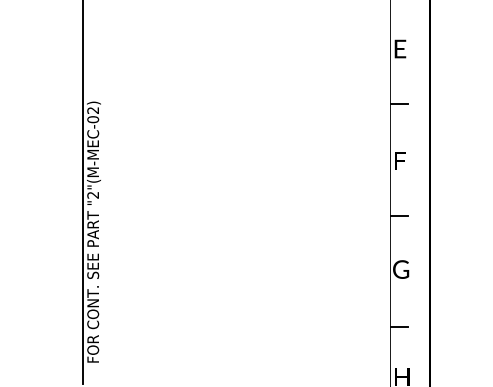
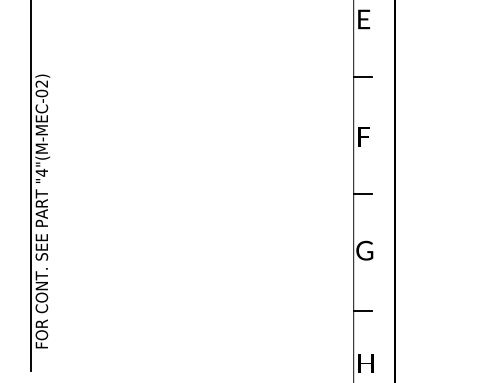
text: (92, 195) -> (41, 173), "2"(M-MEC-02) -> "4"(M-MEC-02)

